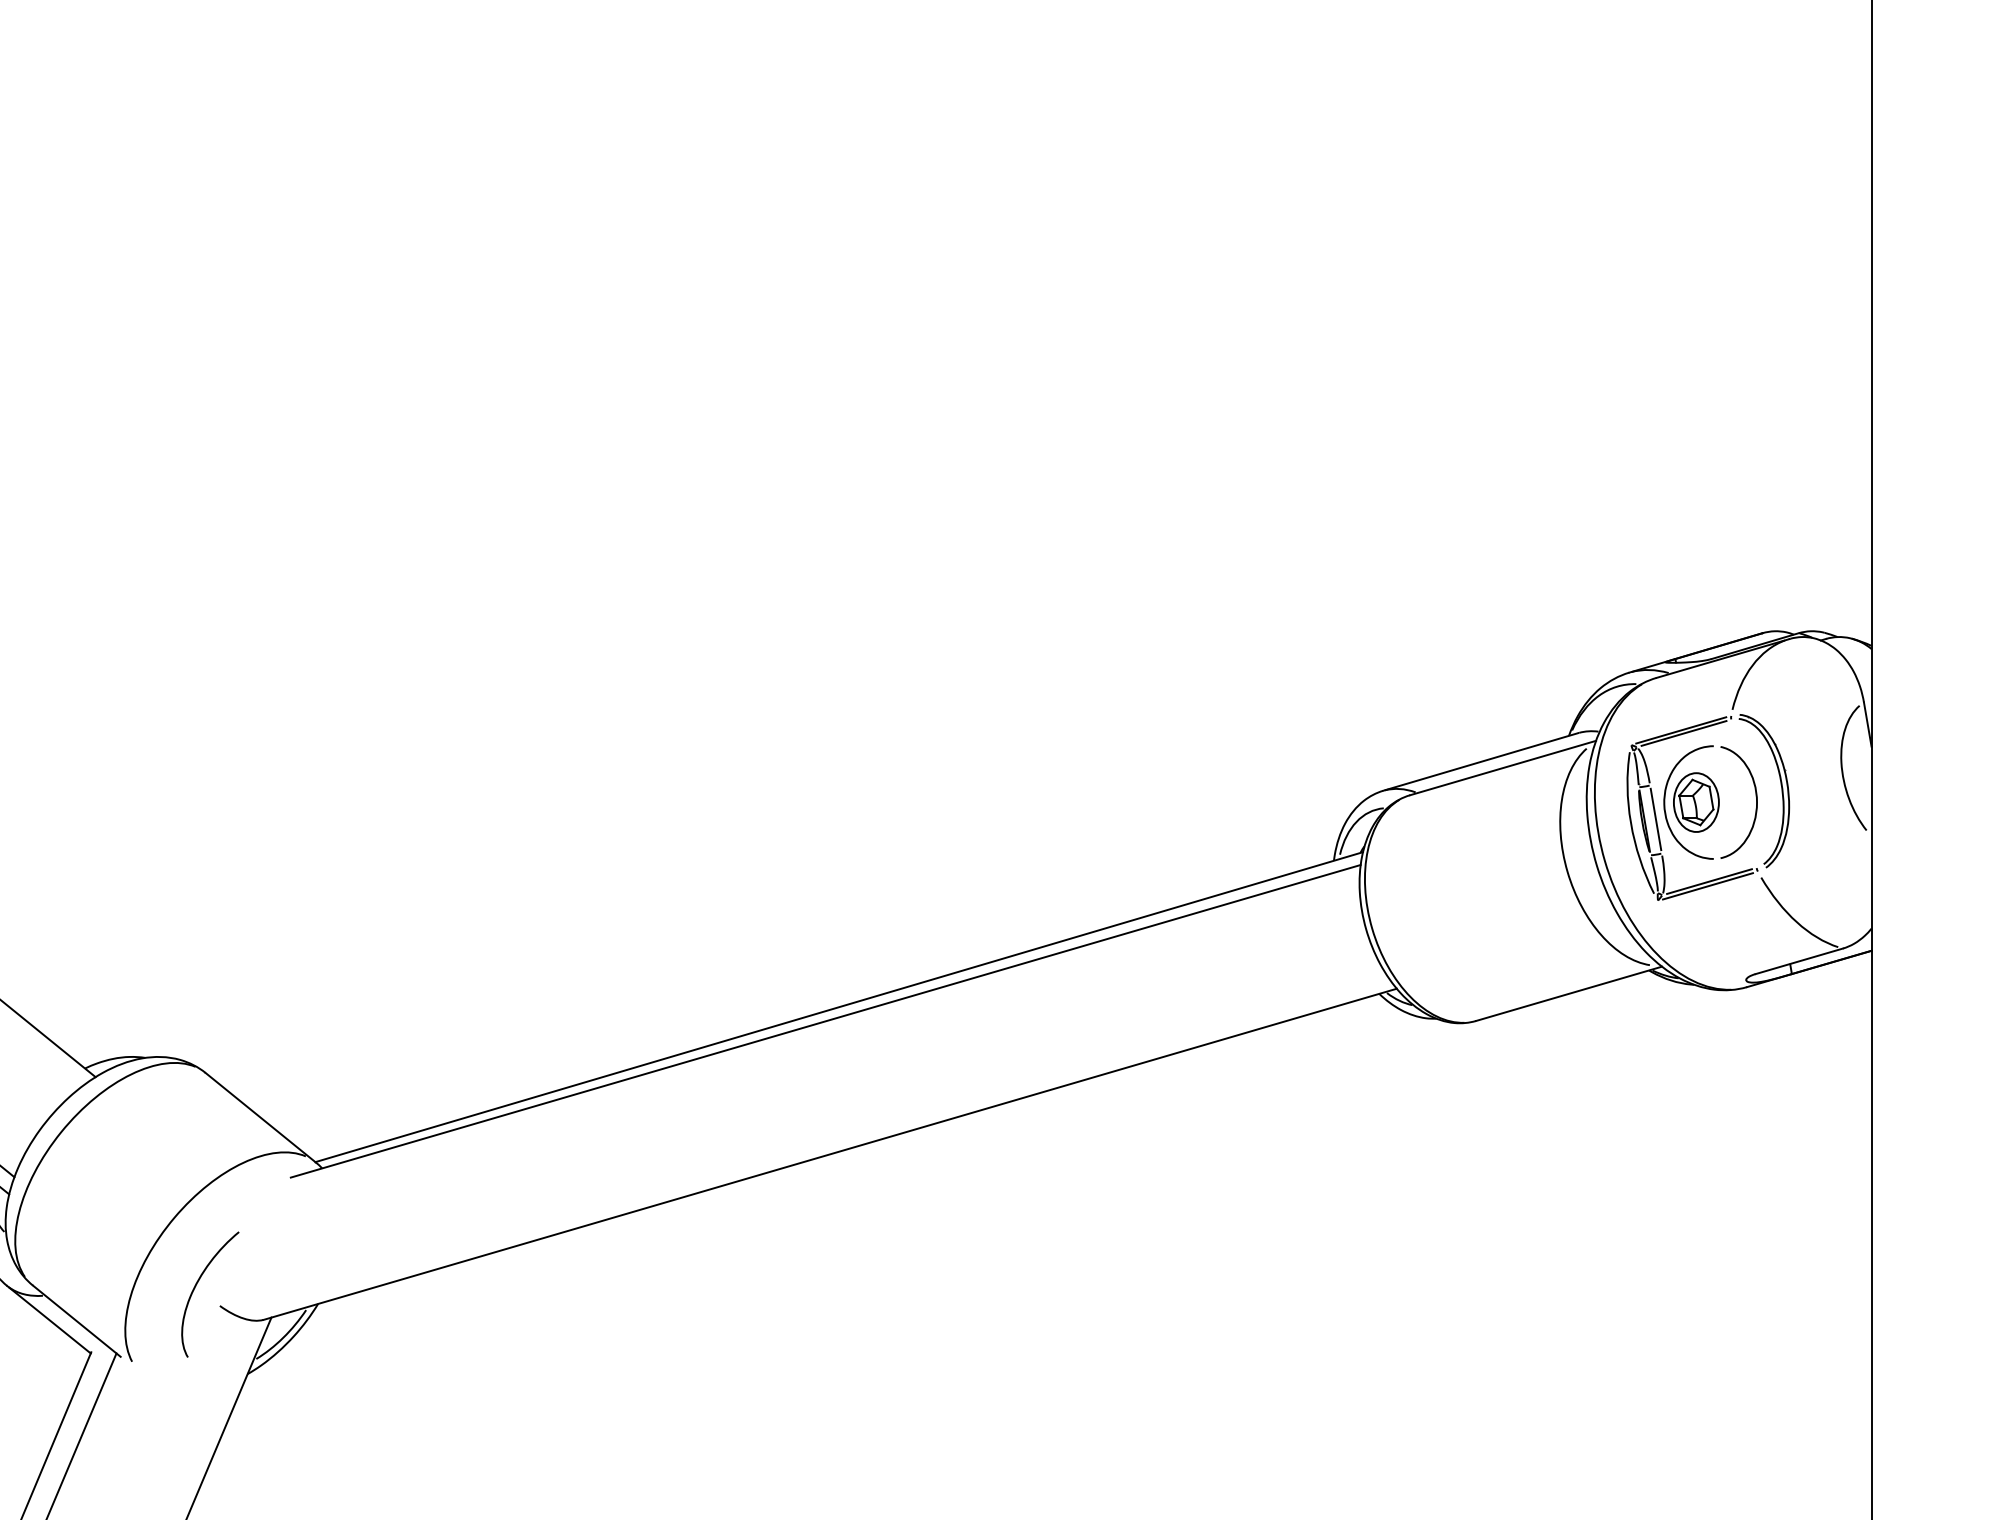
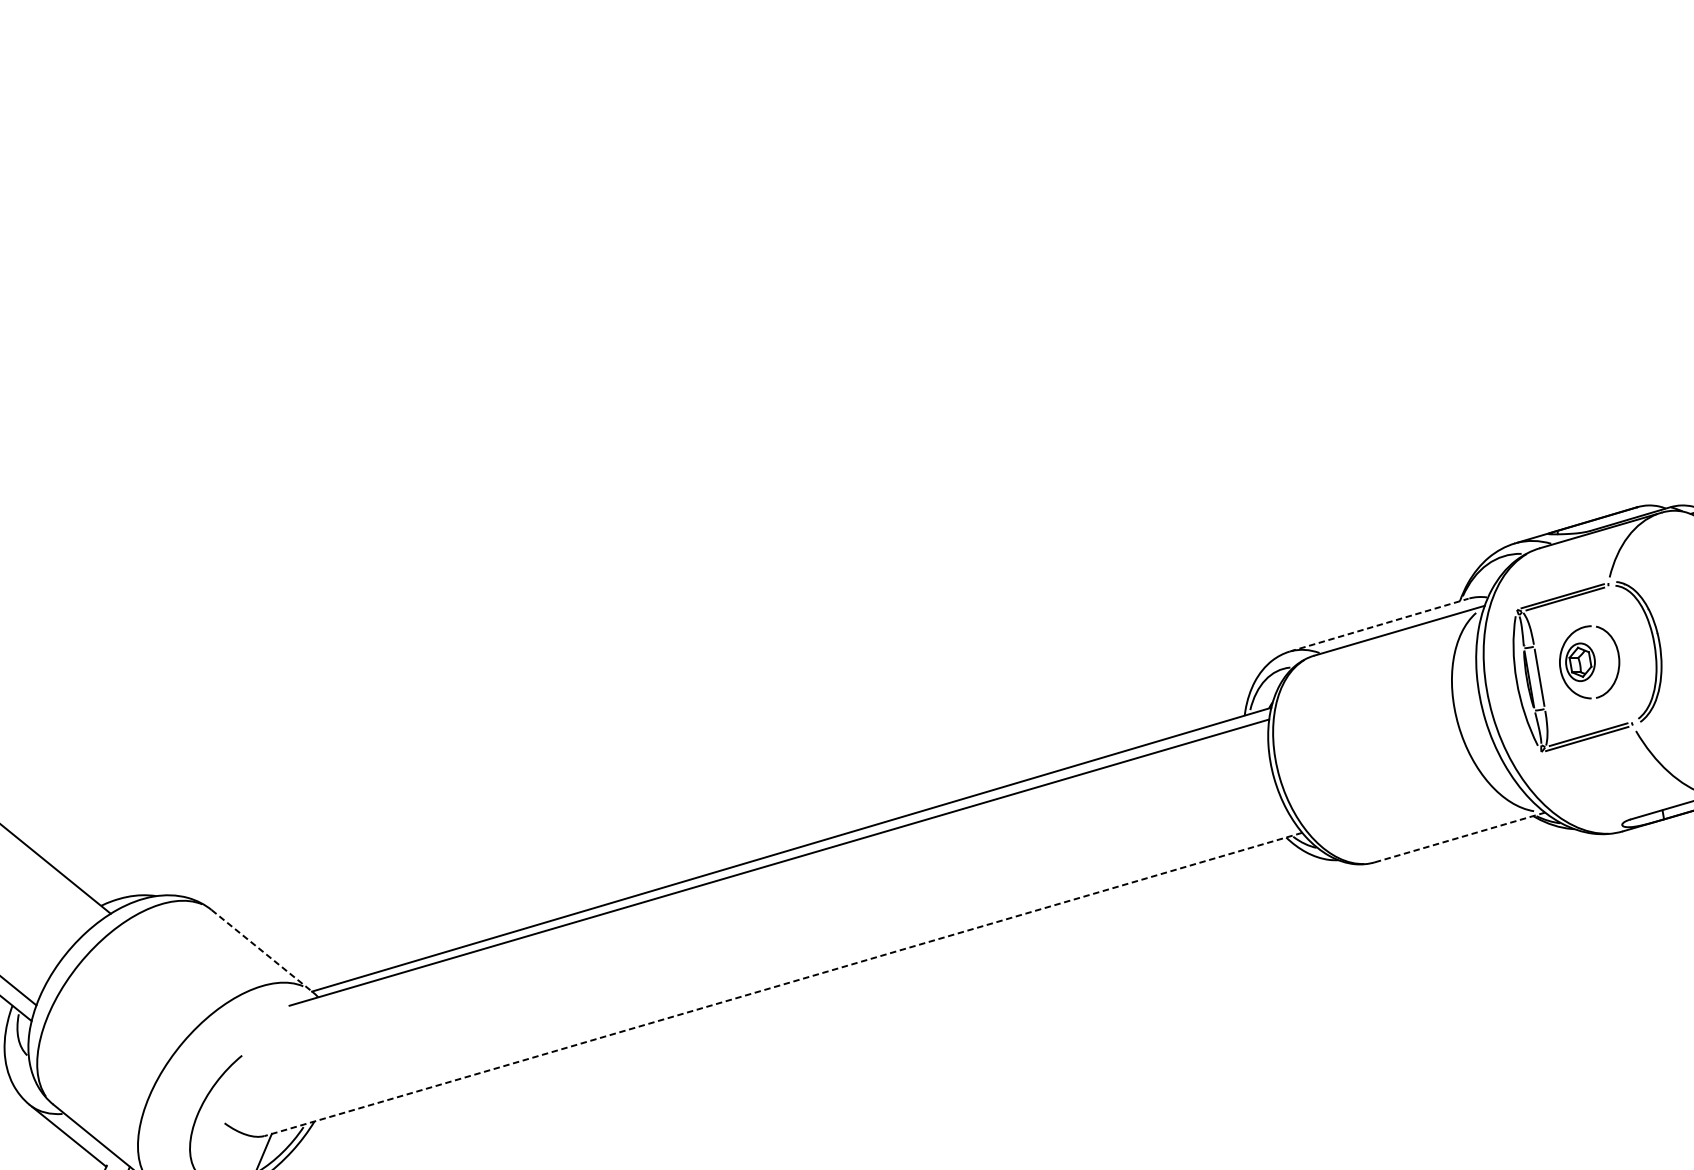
line: (1480, 761) -> (1378, 624), solid -> dashed
part: (1710, 802) -> (1589, 662), size x0.7
line: (1569, 993) -> (1460, 837), solid -> dashed
line: (260, 1117) -> (261, 950), solid -> dashed
line: (829, 1154) -> (782, 984), solid -> dashed

